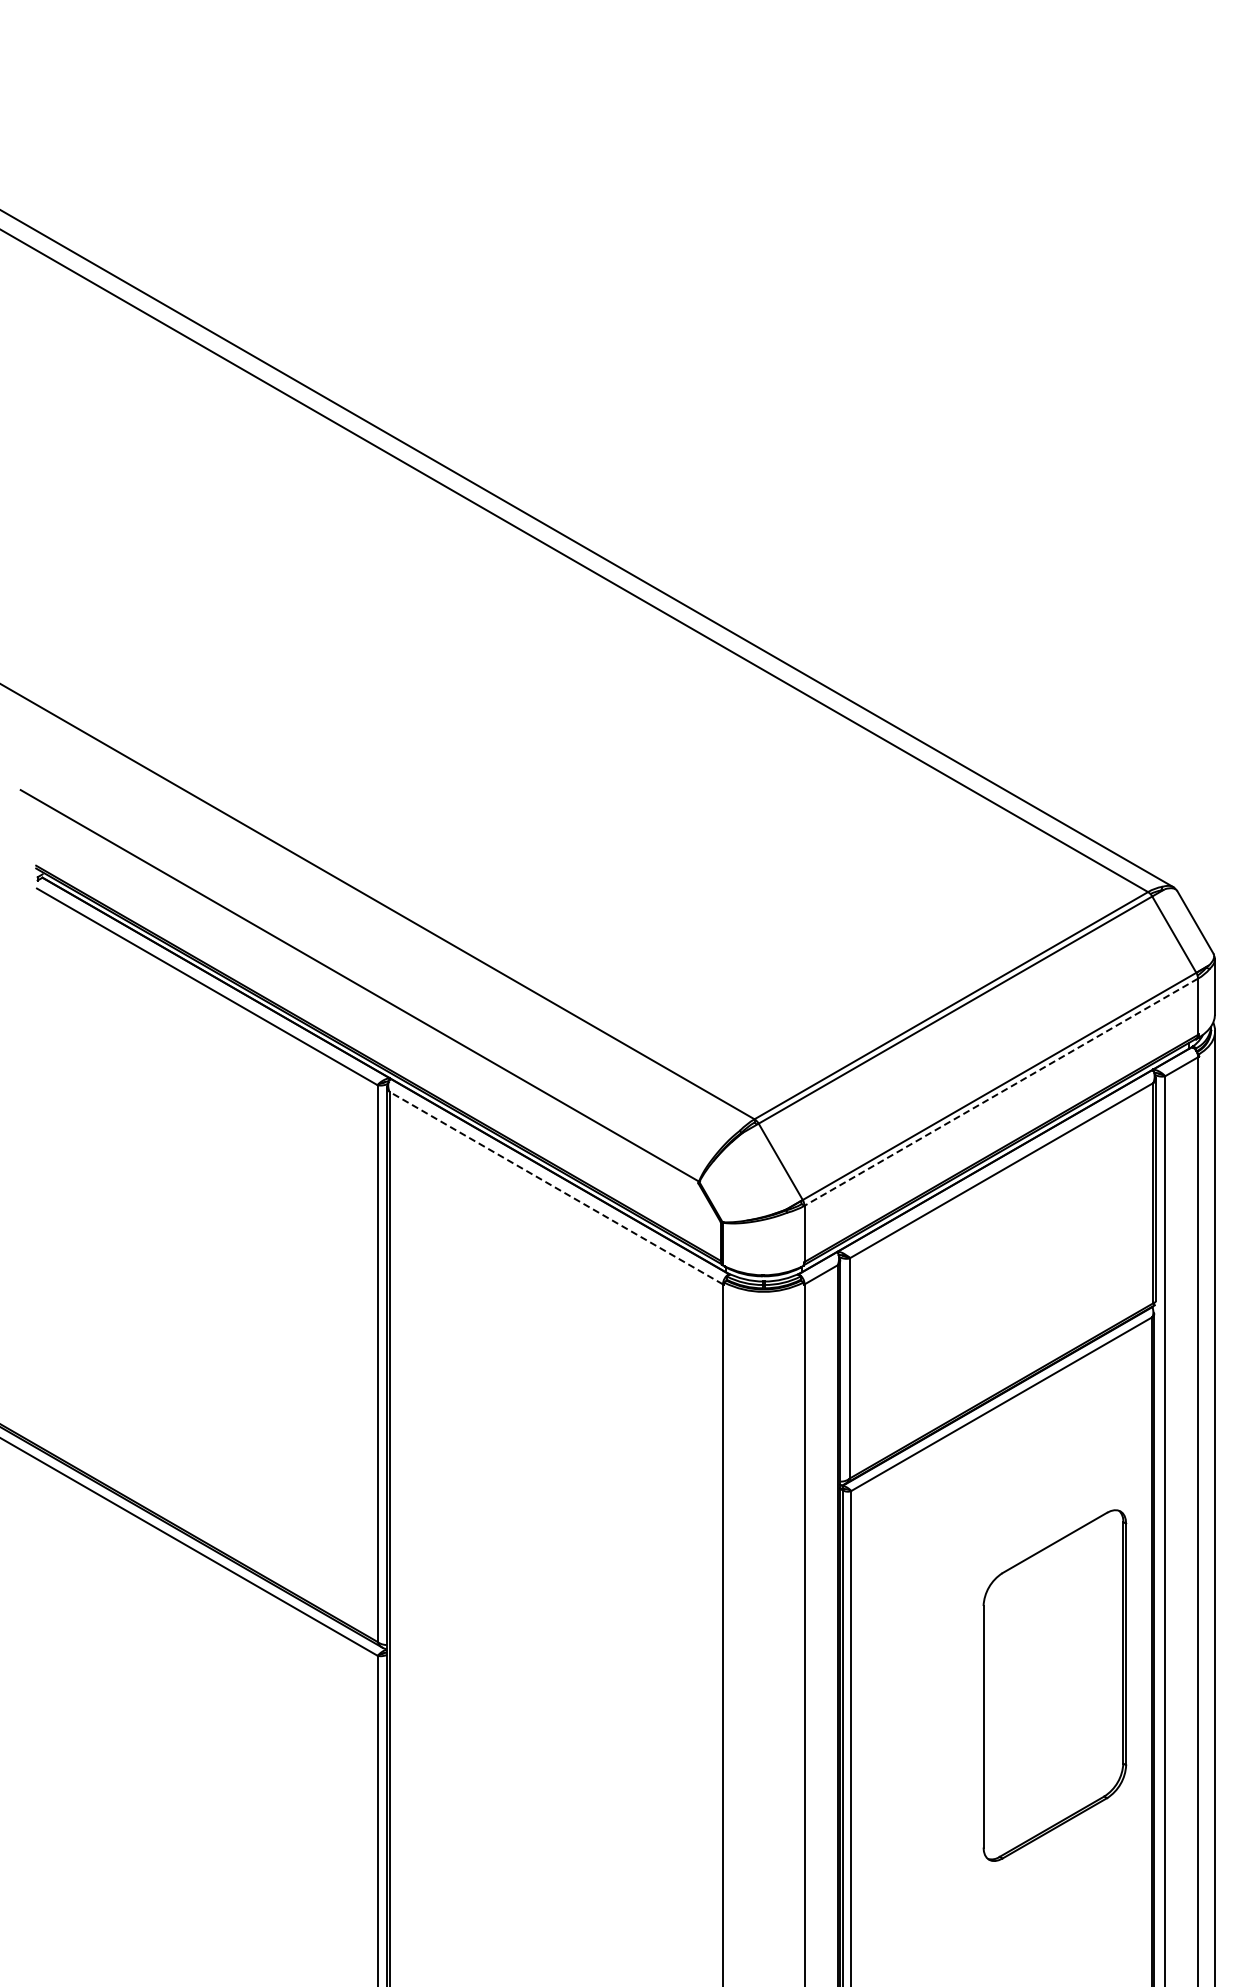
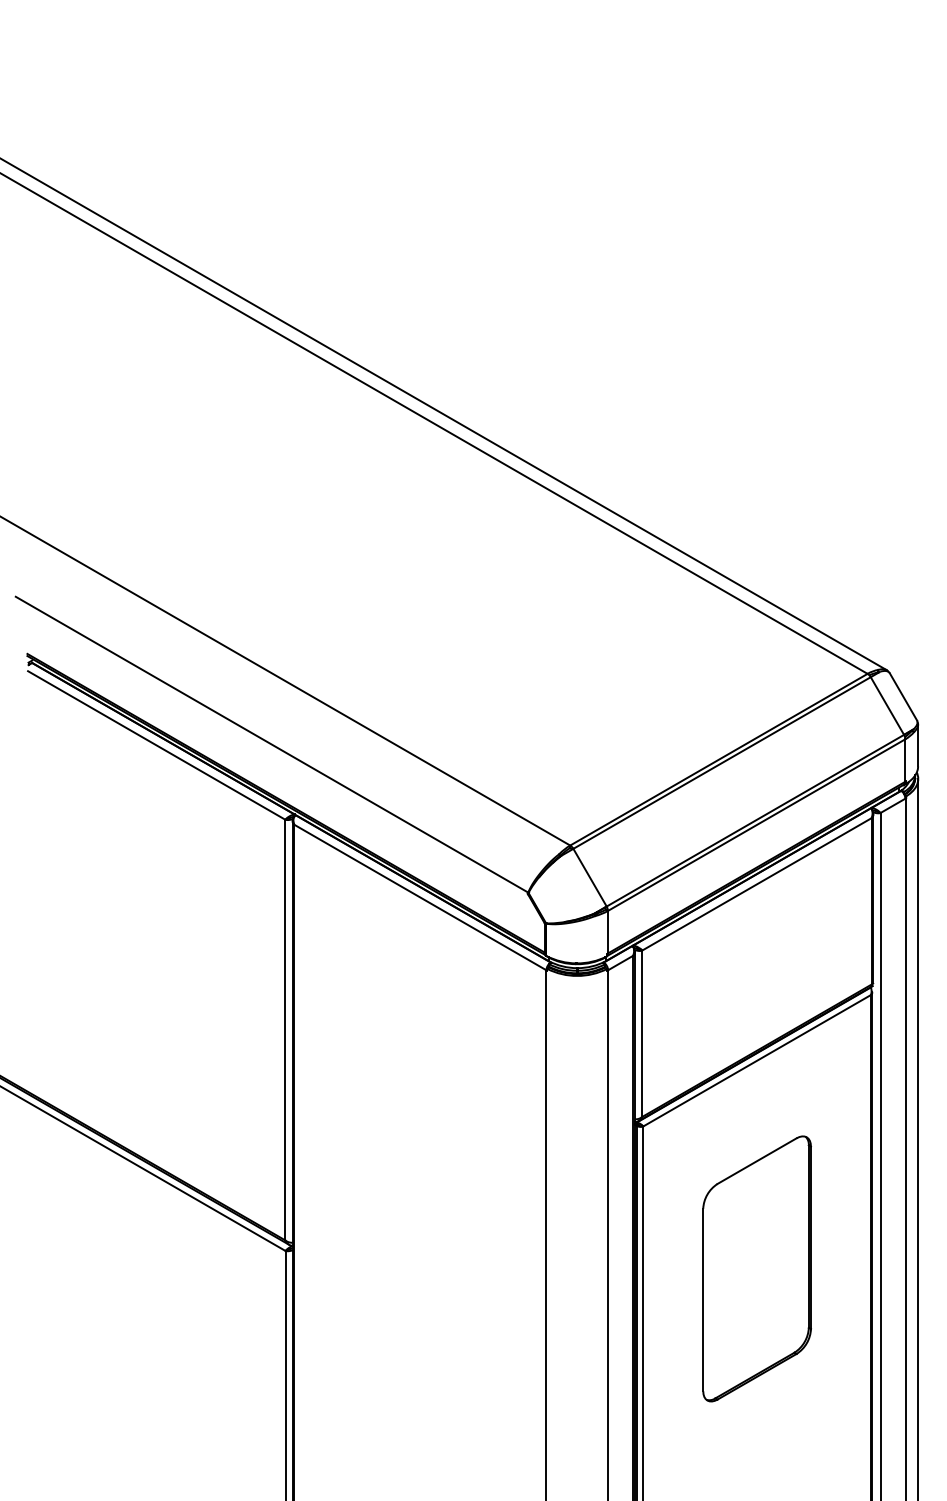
line: (1000, 1092) -> (756, 825), dashed -> solid
line: (556, 1188) -> (420, 897), dashed -> solid
part: (1054, 1685) -> (756, 1268), moved

